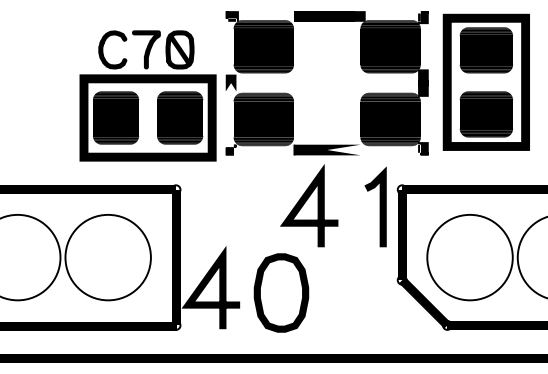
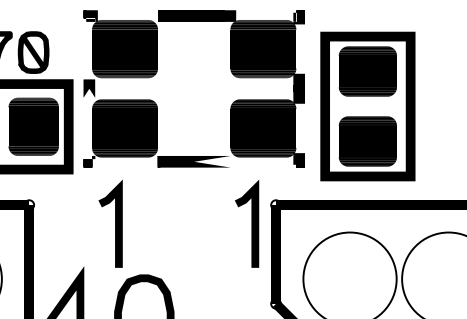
part: (485, 81) -> (366, 105), moved
line: (305, 203) -> (170, 220), removed
line: (254, 206) -> (114, 223), added

